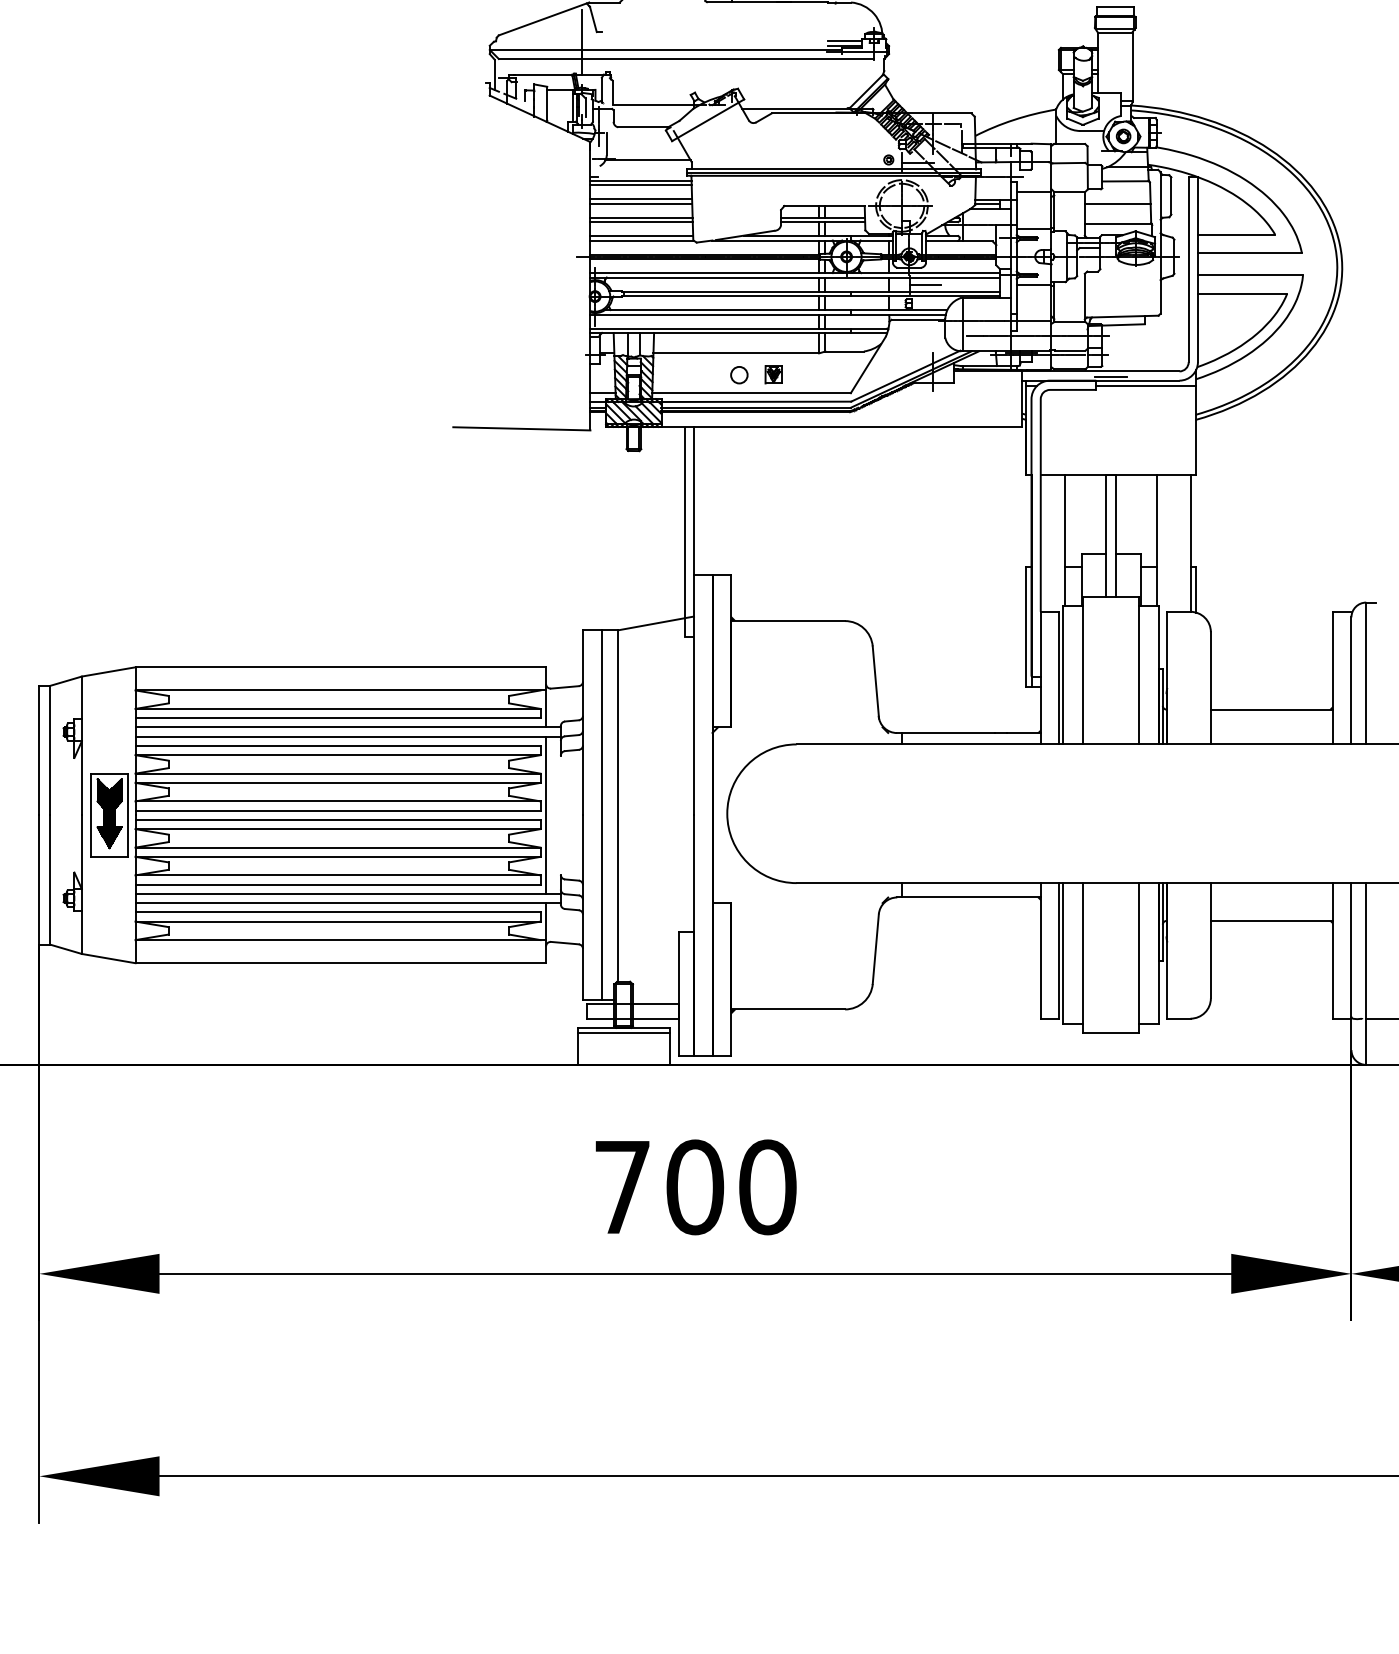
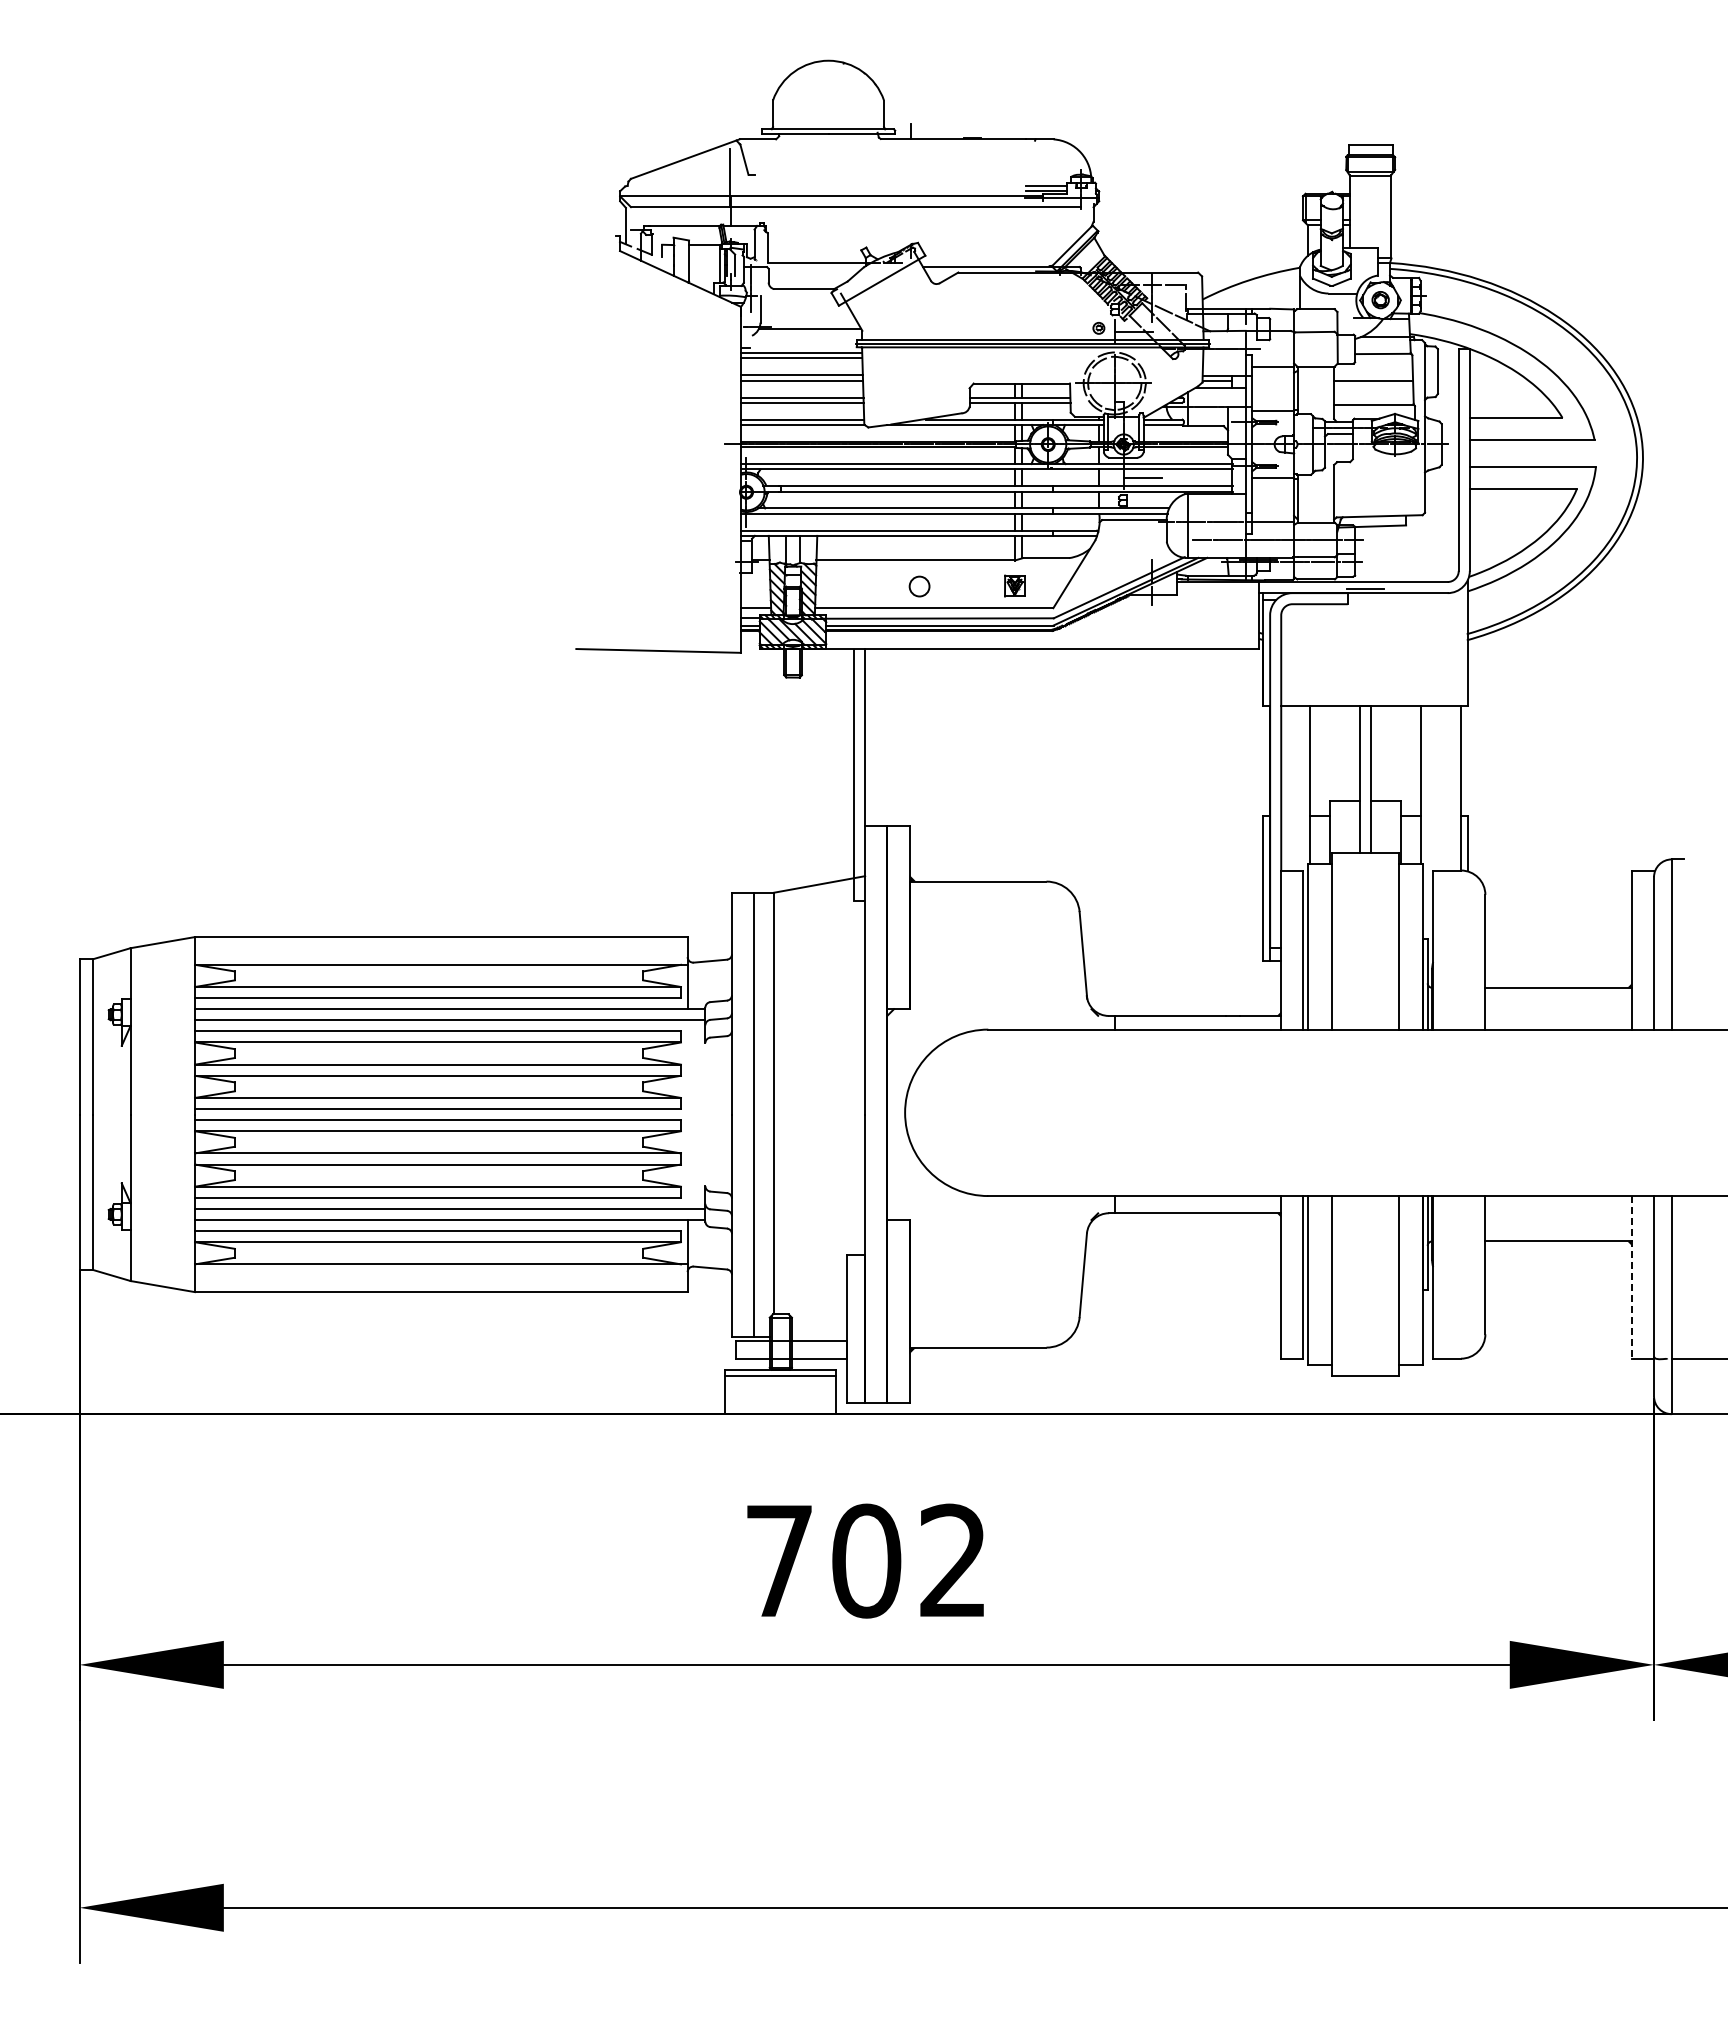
part: (773, 374) -> (1014, 585), moved
line: (1145, 385) -> (1407, 599), removed
part: (109, 815) -> (163, 1114), removed
line: (545, 815) -> (687, 1114), removed
line: (1332, 951) -> (1631, 1277), solid -> dashed
text: (767, 1186) -> (953, 1560), 700 -> 702

